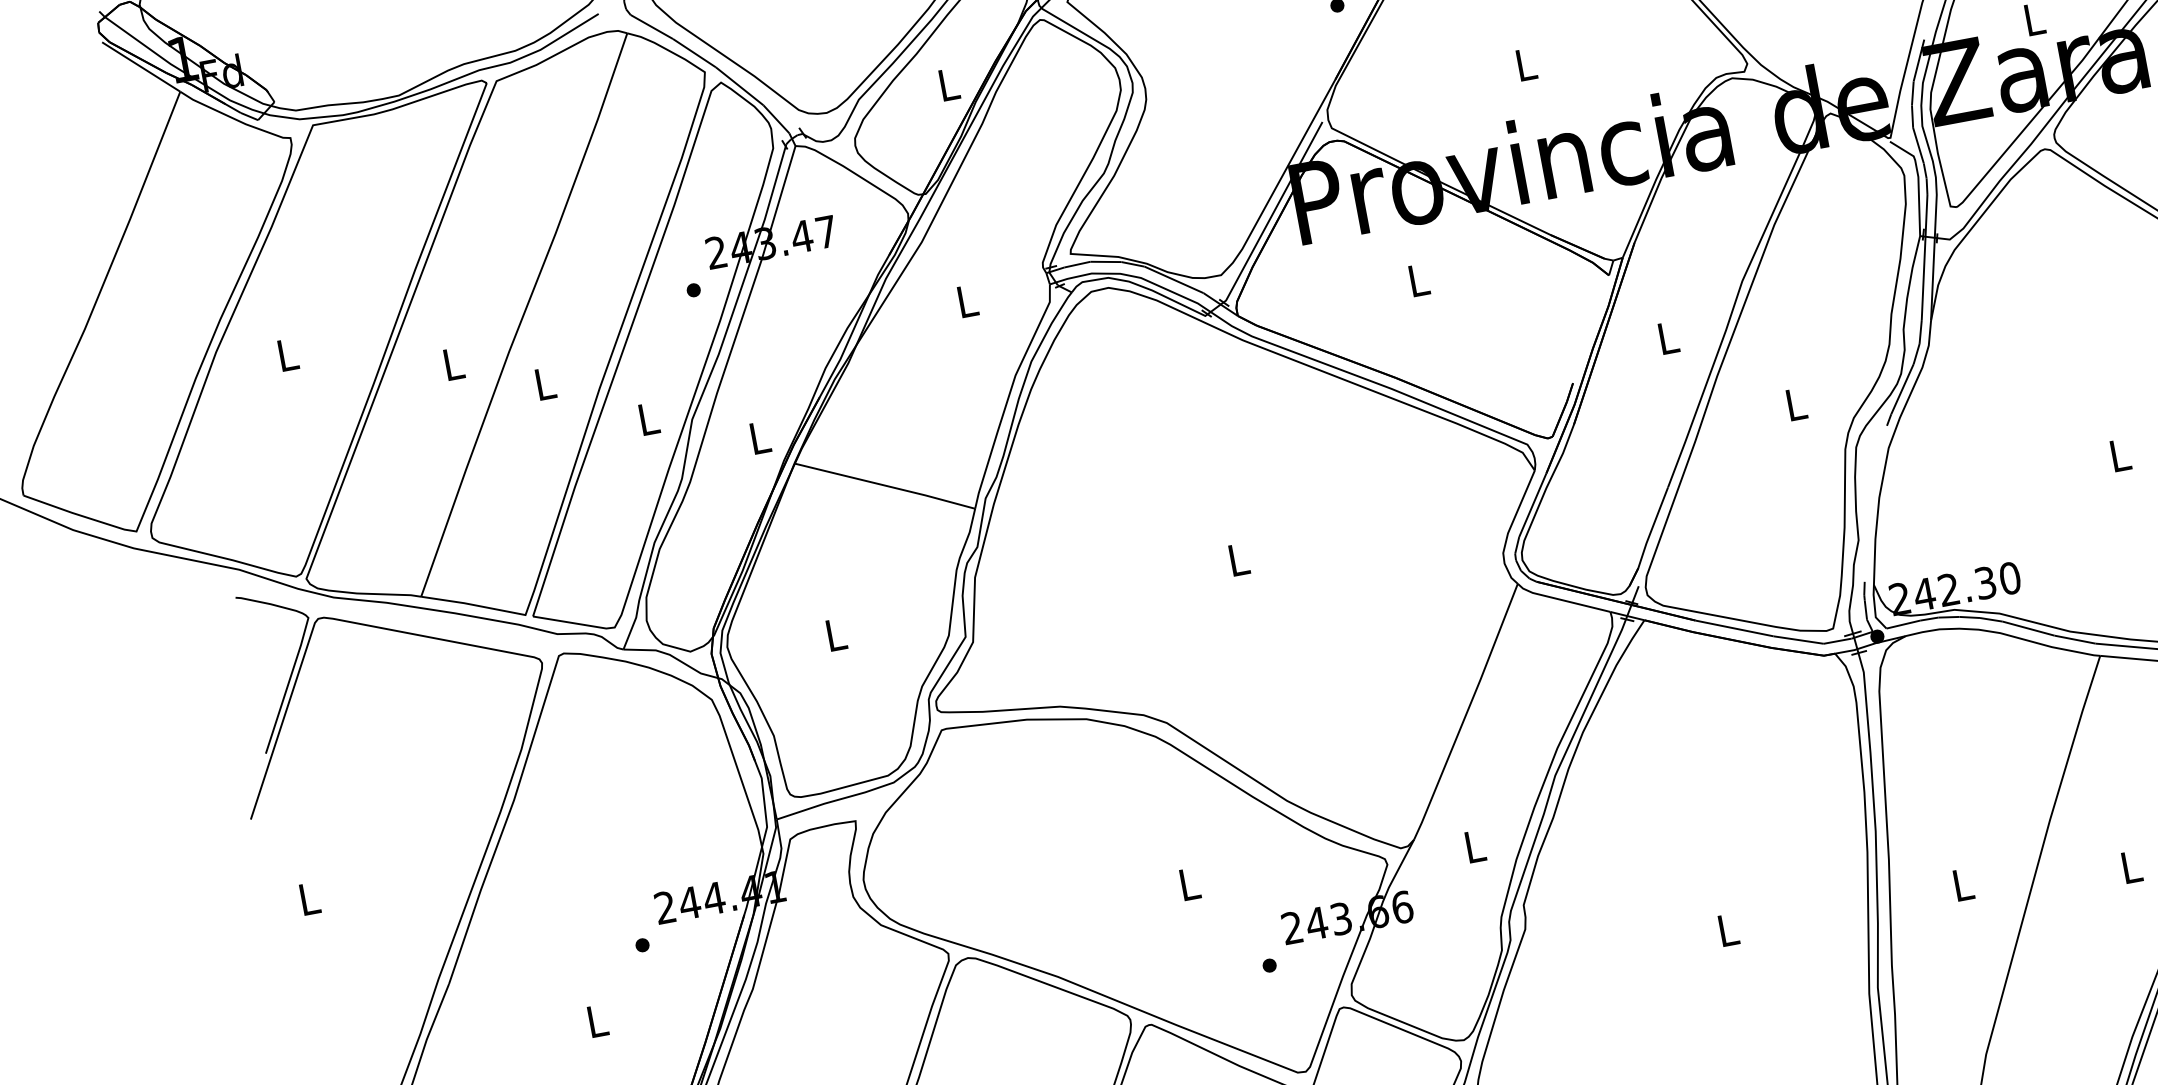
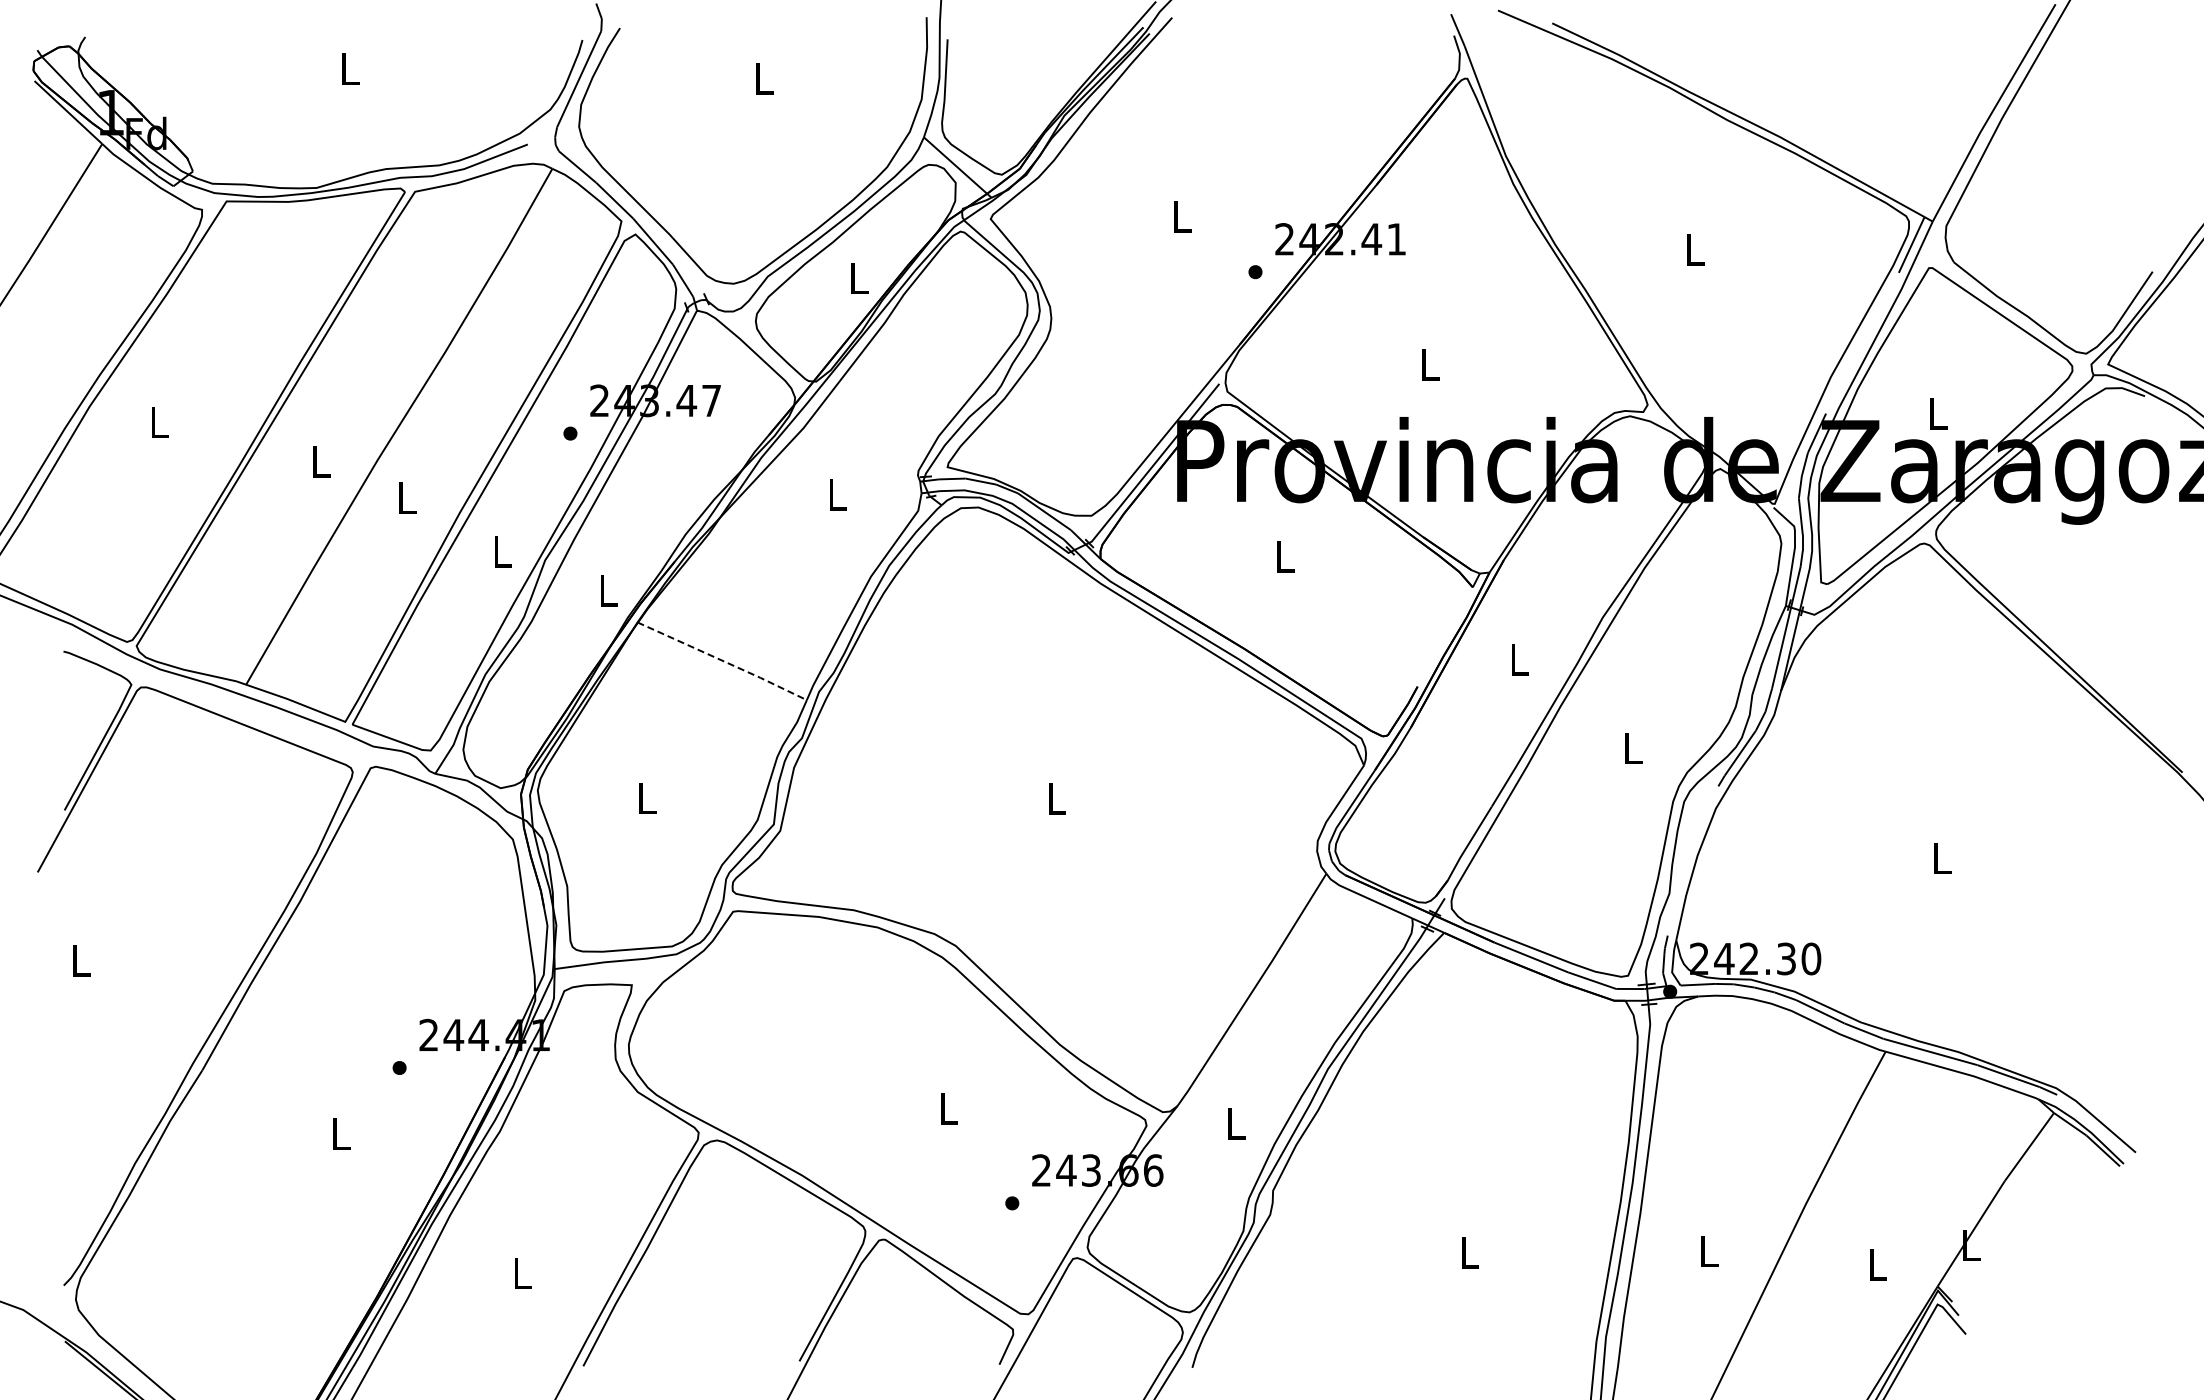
line: (886, 486) -> (723, 661), solid -> dashed

